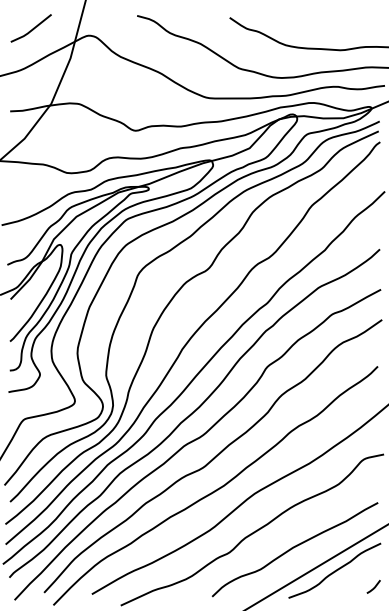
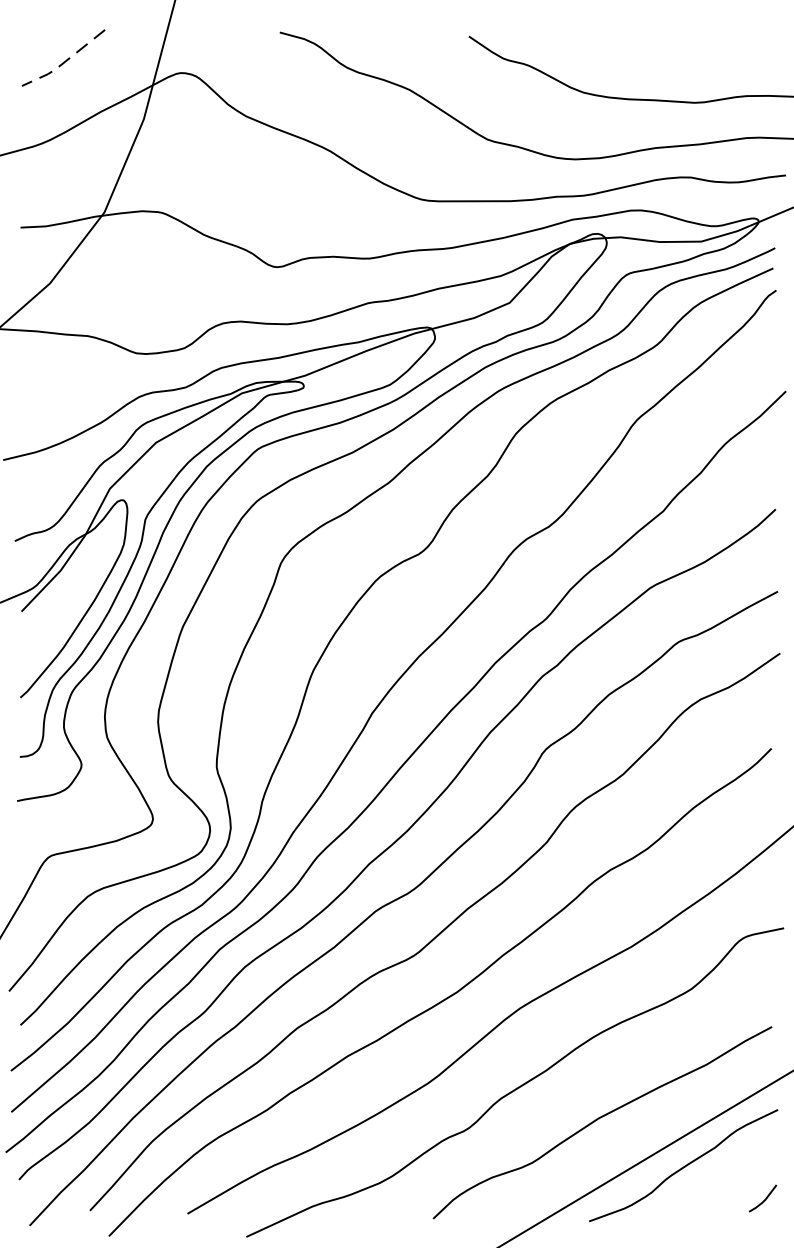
line: (30, 31) -> (62, 64), solid -> dashed

